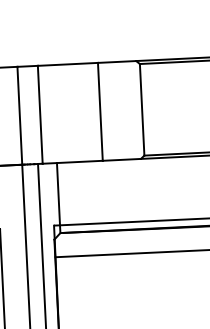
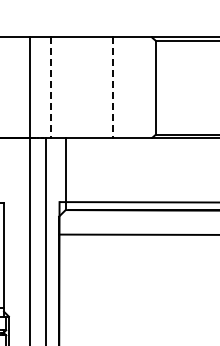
line: (100, 112) -> (112, 88), solid -> dashed
line: (39, 115) -> (50, 88), solid -> dashed

